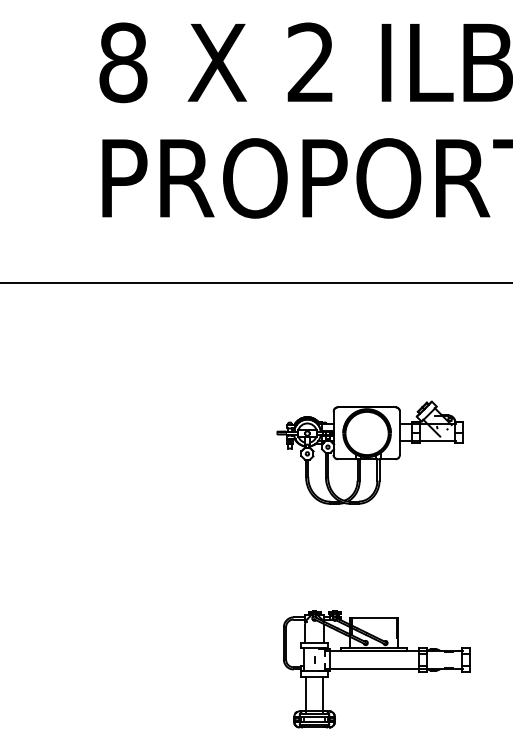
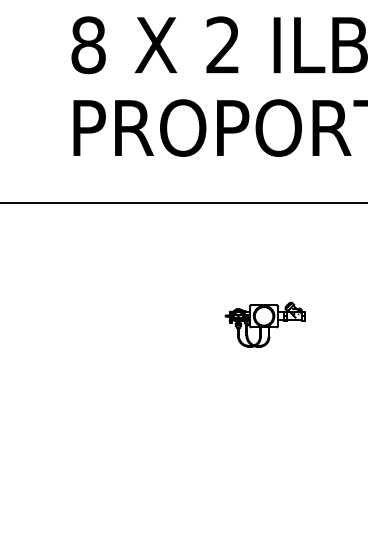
part: (369, 452) -> (264, 324), size x0.6
part: (376, 669) -> (270, 480), removed

